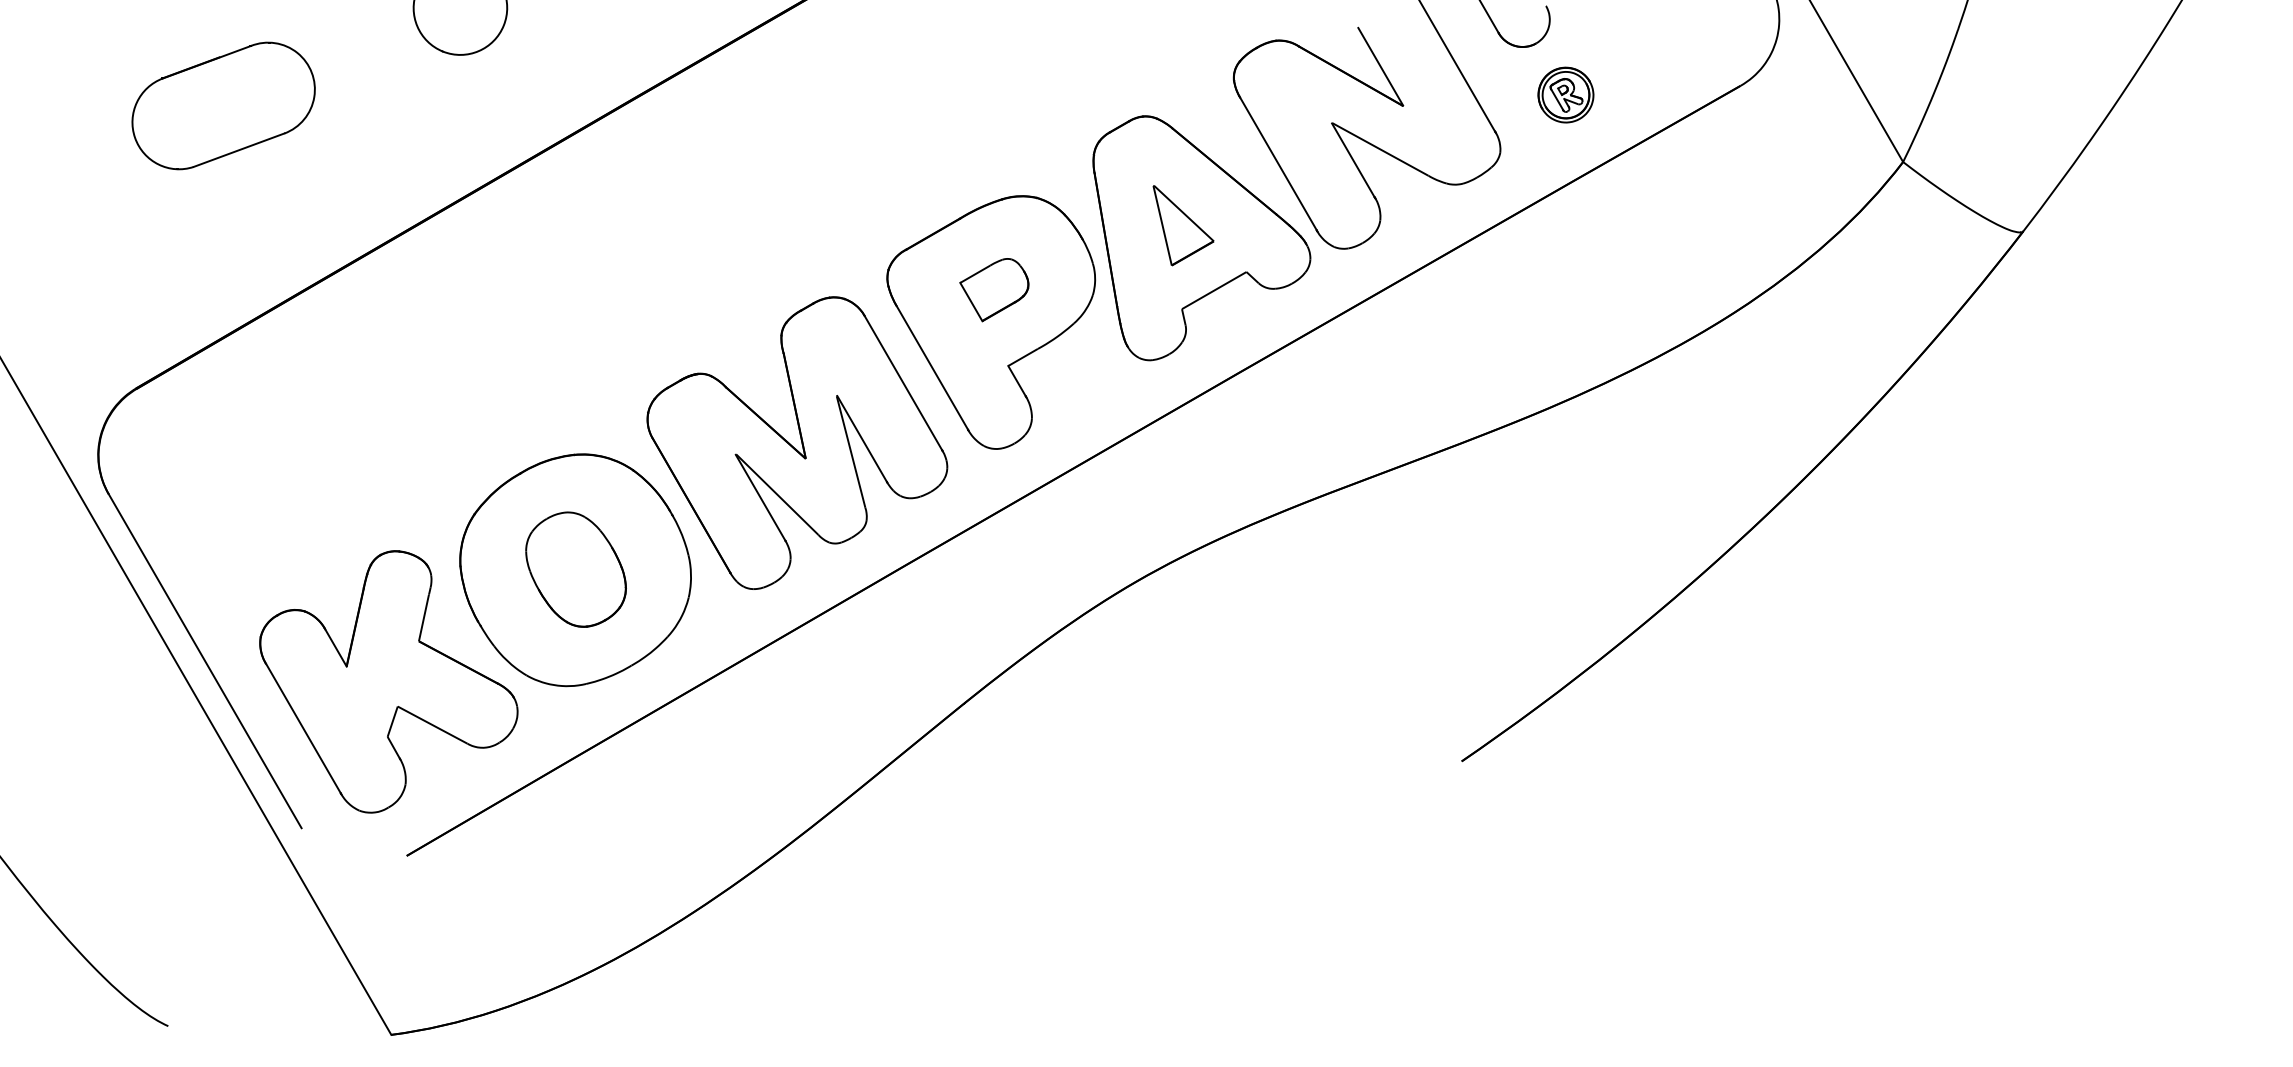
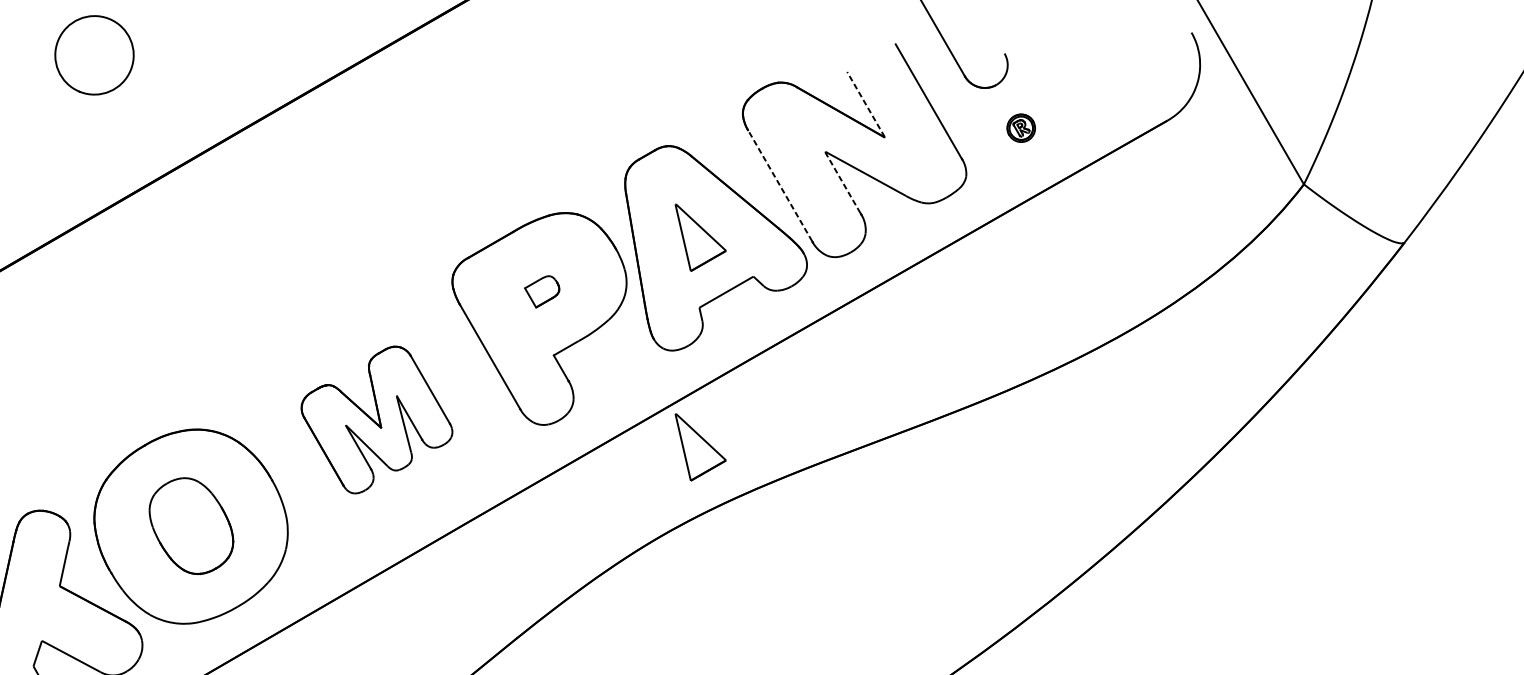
line: (1380, 66) -> (865, 104), solid -> dashed
part: (1565, 94) -> (1020, 127), size x0.6
line: (1353, 160) -> (843, 183), solid -> dashed
line: (1278, 164) -> (780, 186), solid -> dashed
part: (994, 290) -> (542, 292), size x0.6
part: (797, 442) -> (377, 419), size x0.6
part: (1183, 475) -> (700, 447), added

